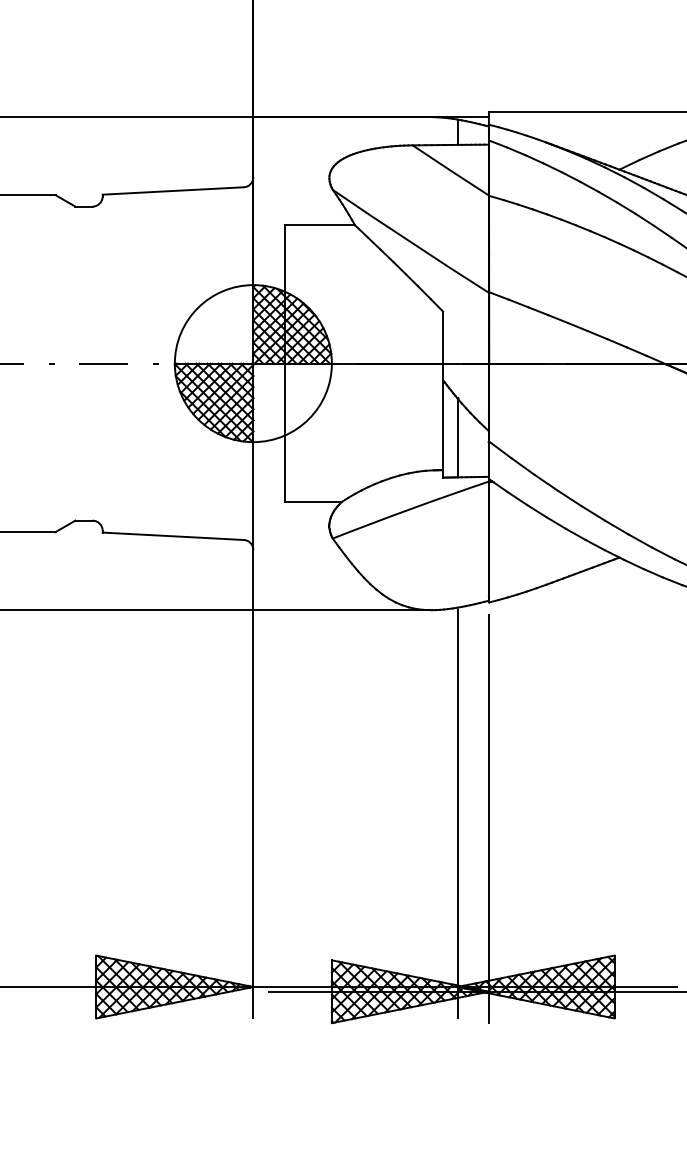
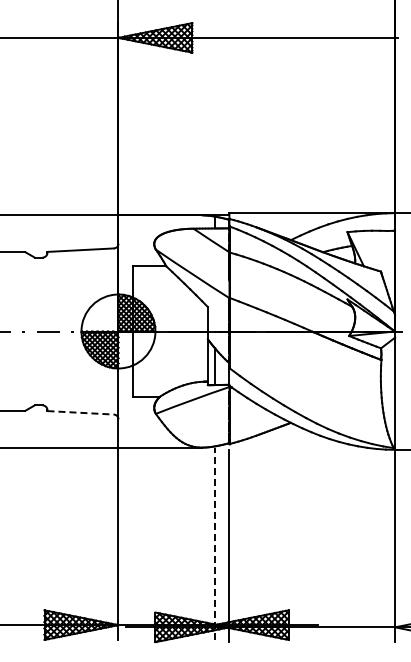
line: (174, 535) -> (81, 412), solid -> dashed
line: (457, 813) -> (214, 543), solid -> dashed

